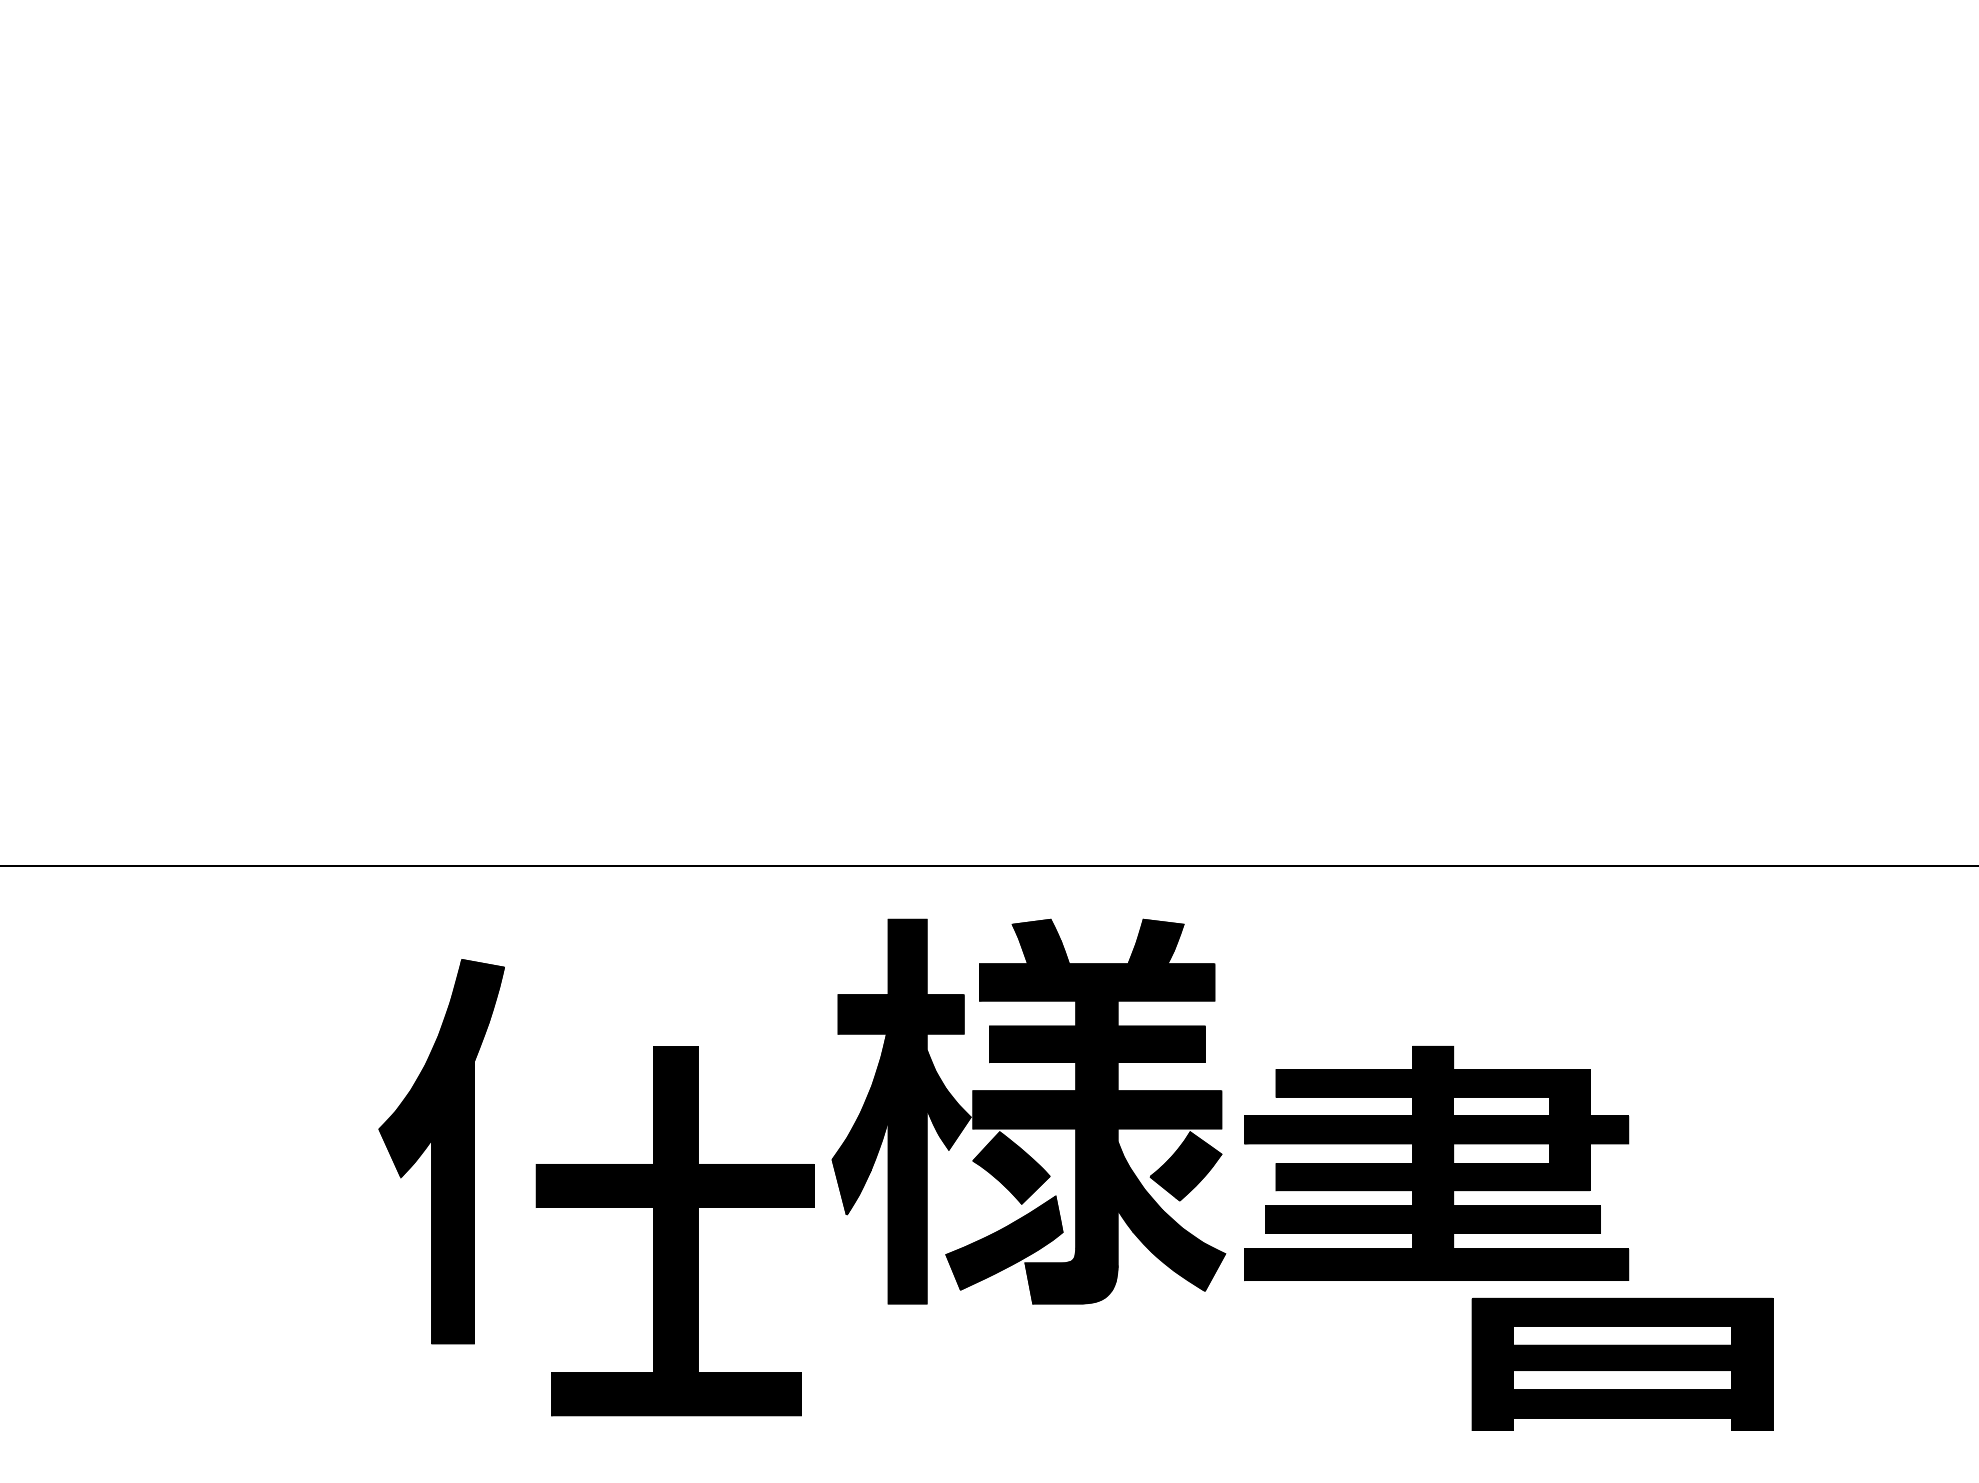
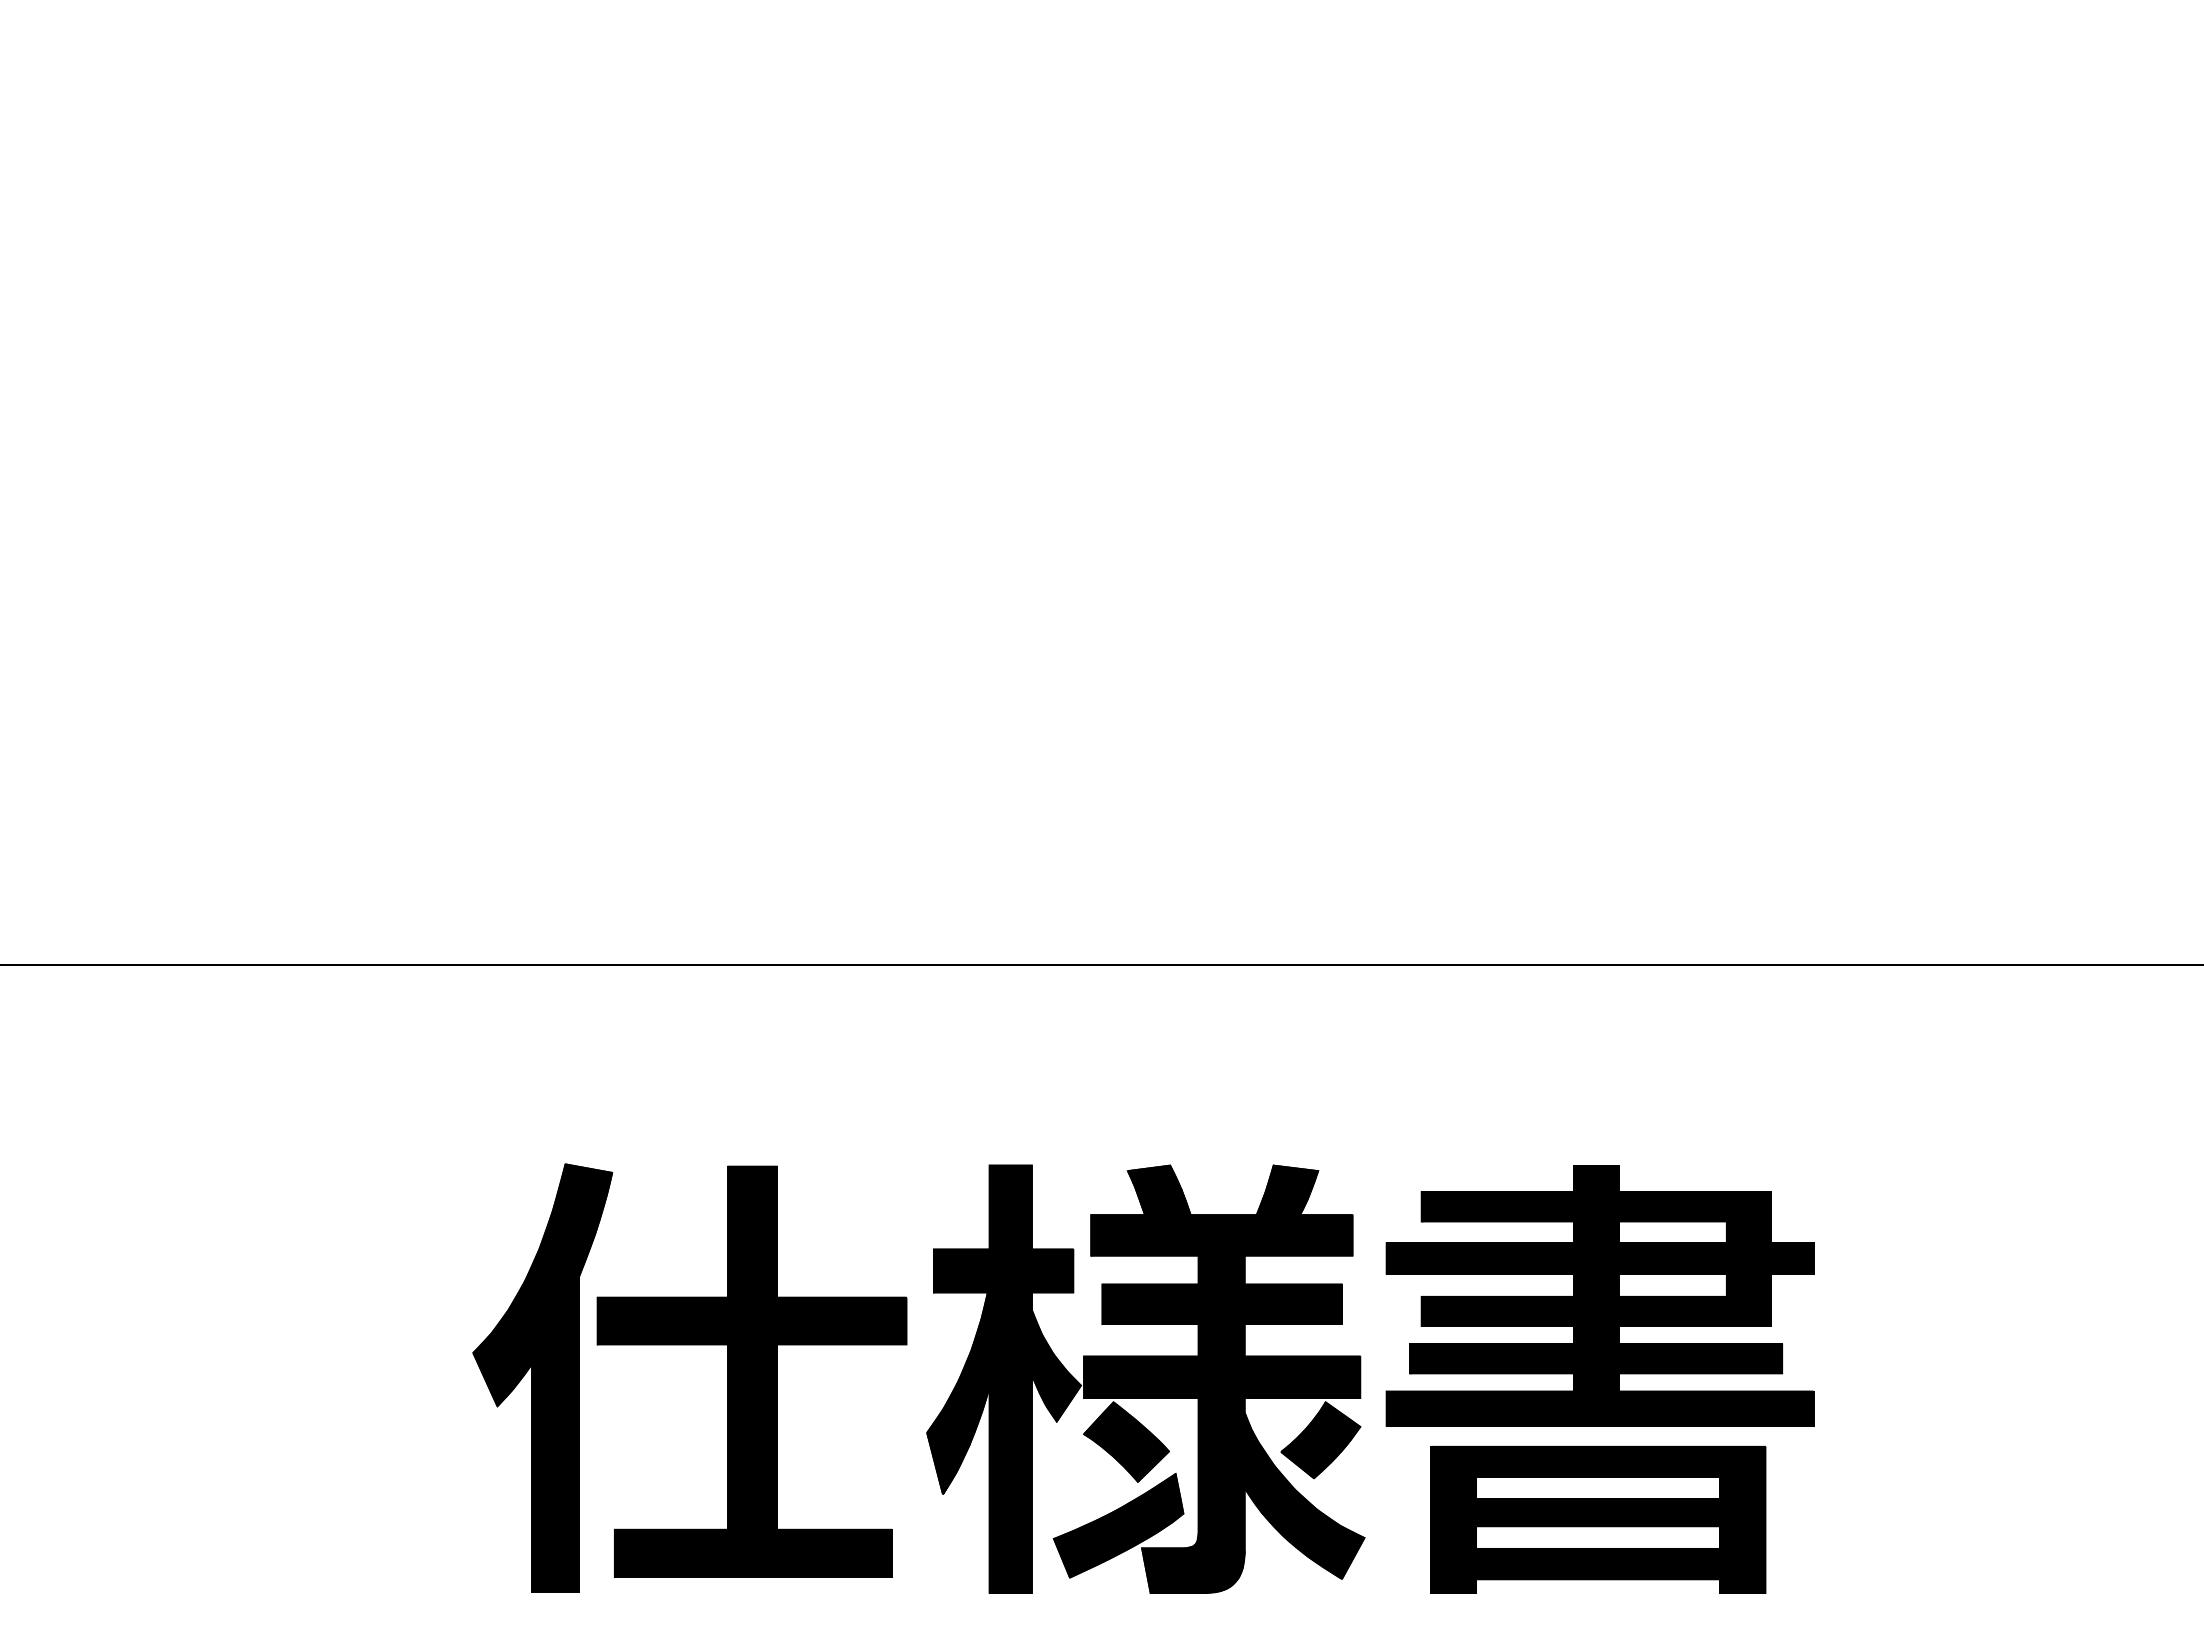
part: (1028, 1111) -> (1145, 1379), moved
part: (441, 1151) -> (542, 1377), moved
part: (1622, 1364) -> (1598, 1519), moved

